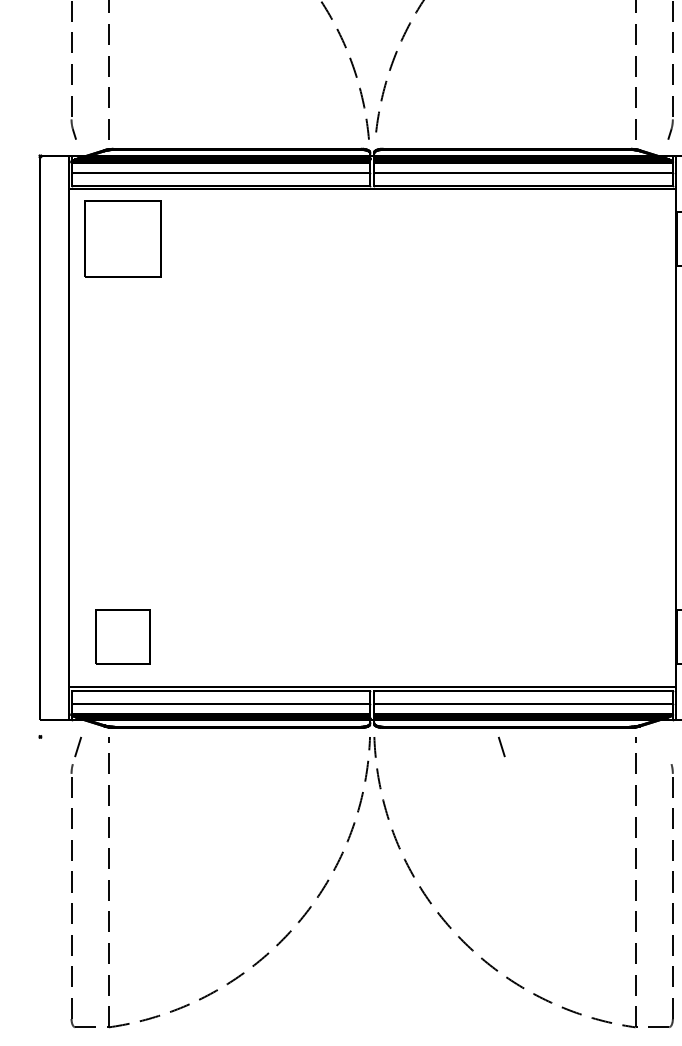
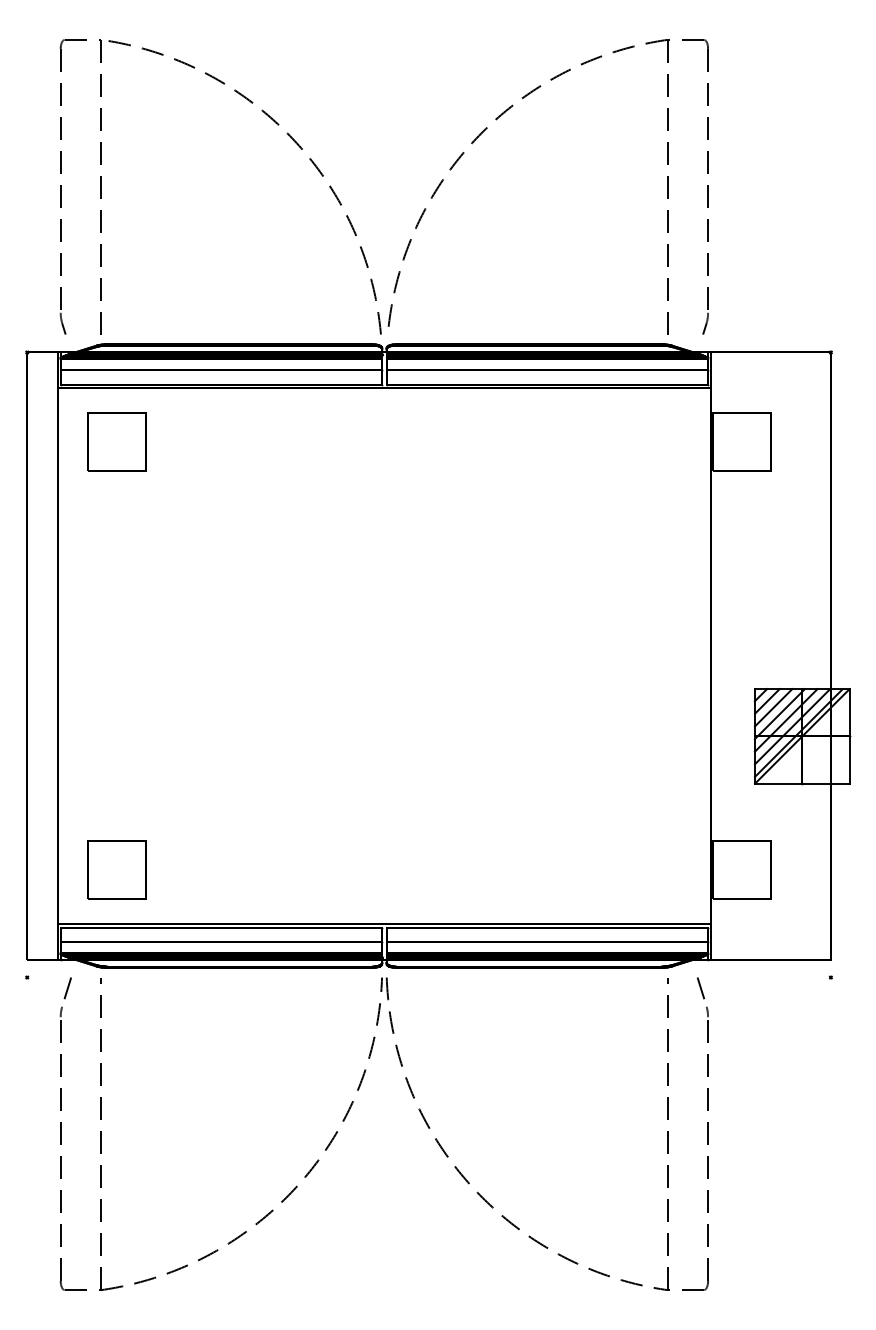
part: (123, 239) -> (116, 441), size x0.71
line: (501, 747) -> (700, 988), moved

